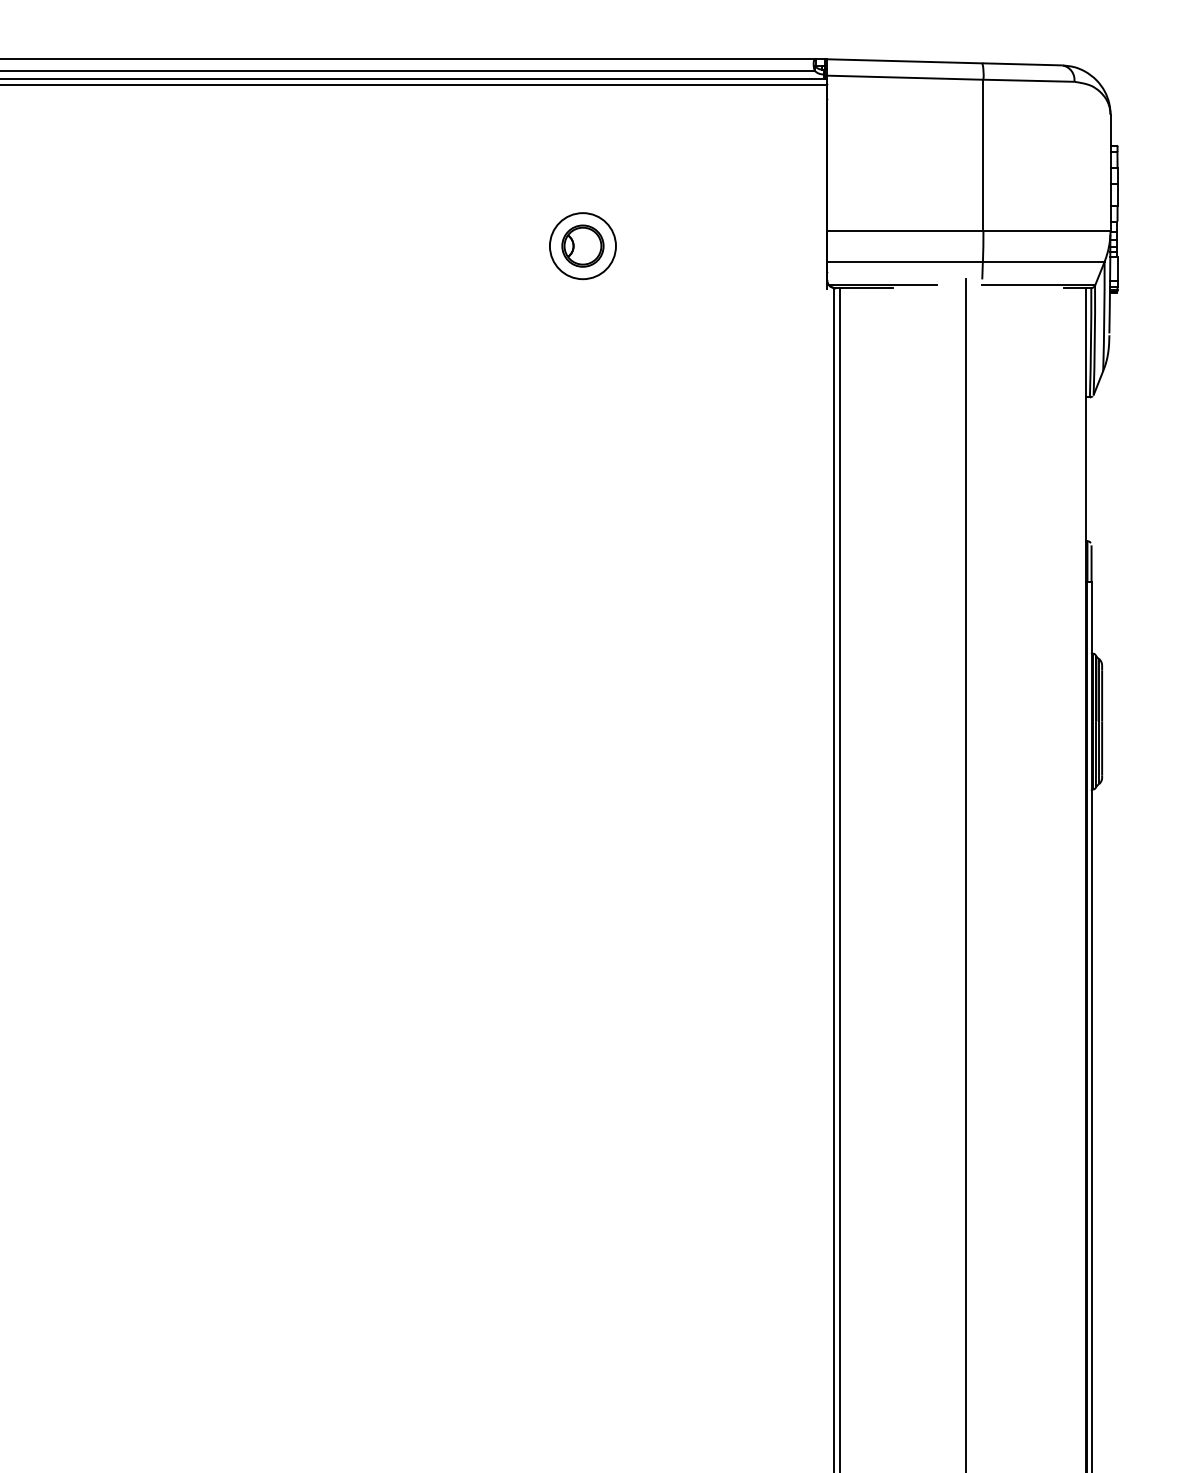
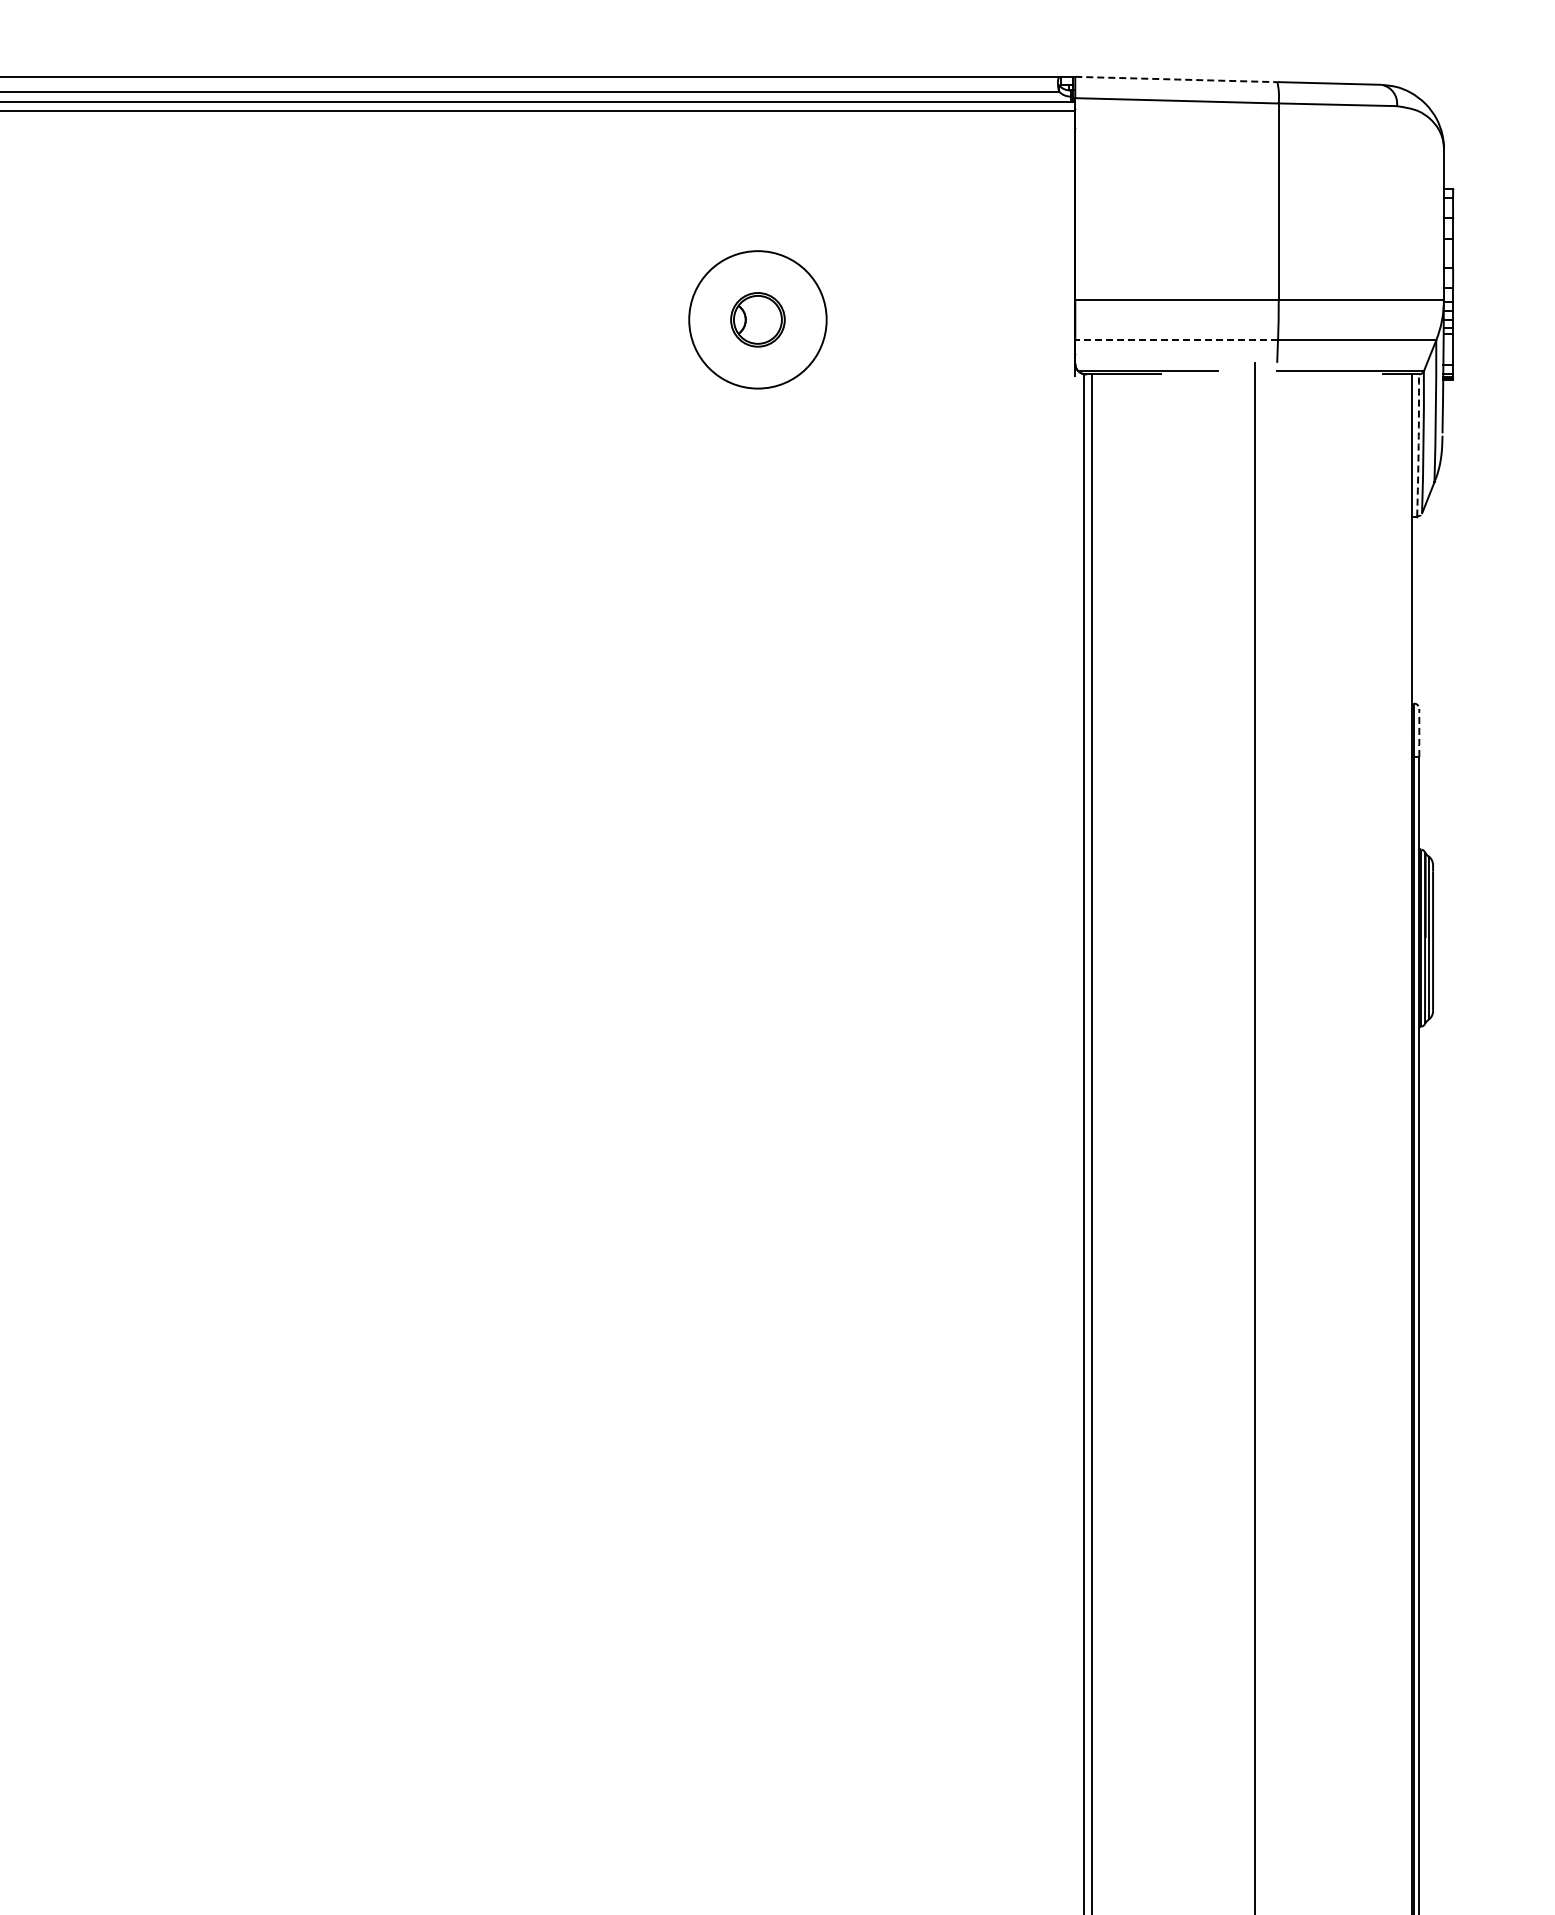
line: (904, 61) -> (1176, 79), solid -> dashed
circle: (582, 245) -> (757, 319), size x1.6
line: (904, 262) -> (1176, 340), solid -> dashed
arc: (1090, 342) -> (1418, 445), solid -> dashed
arc: (1091, 563) -> (1419, 732), solid -> dashed

